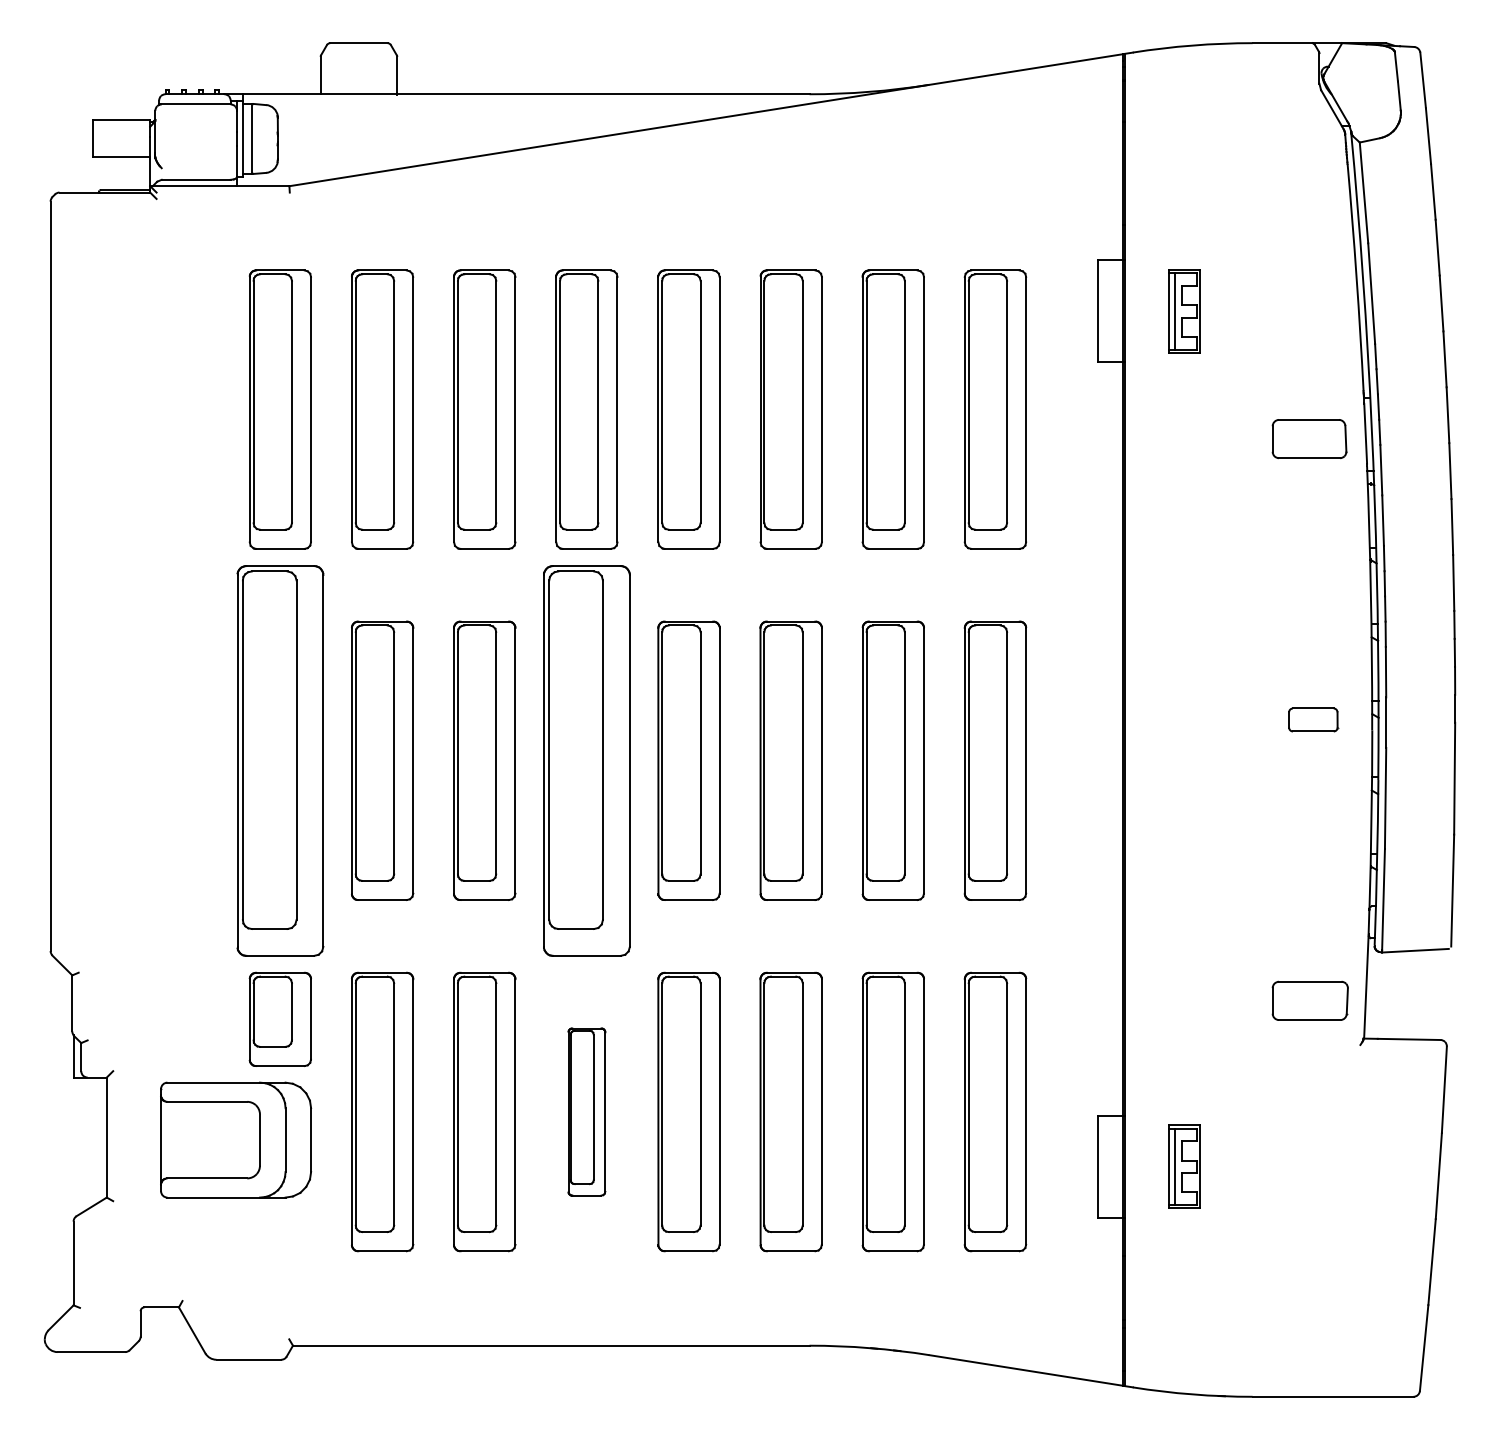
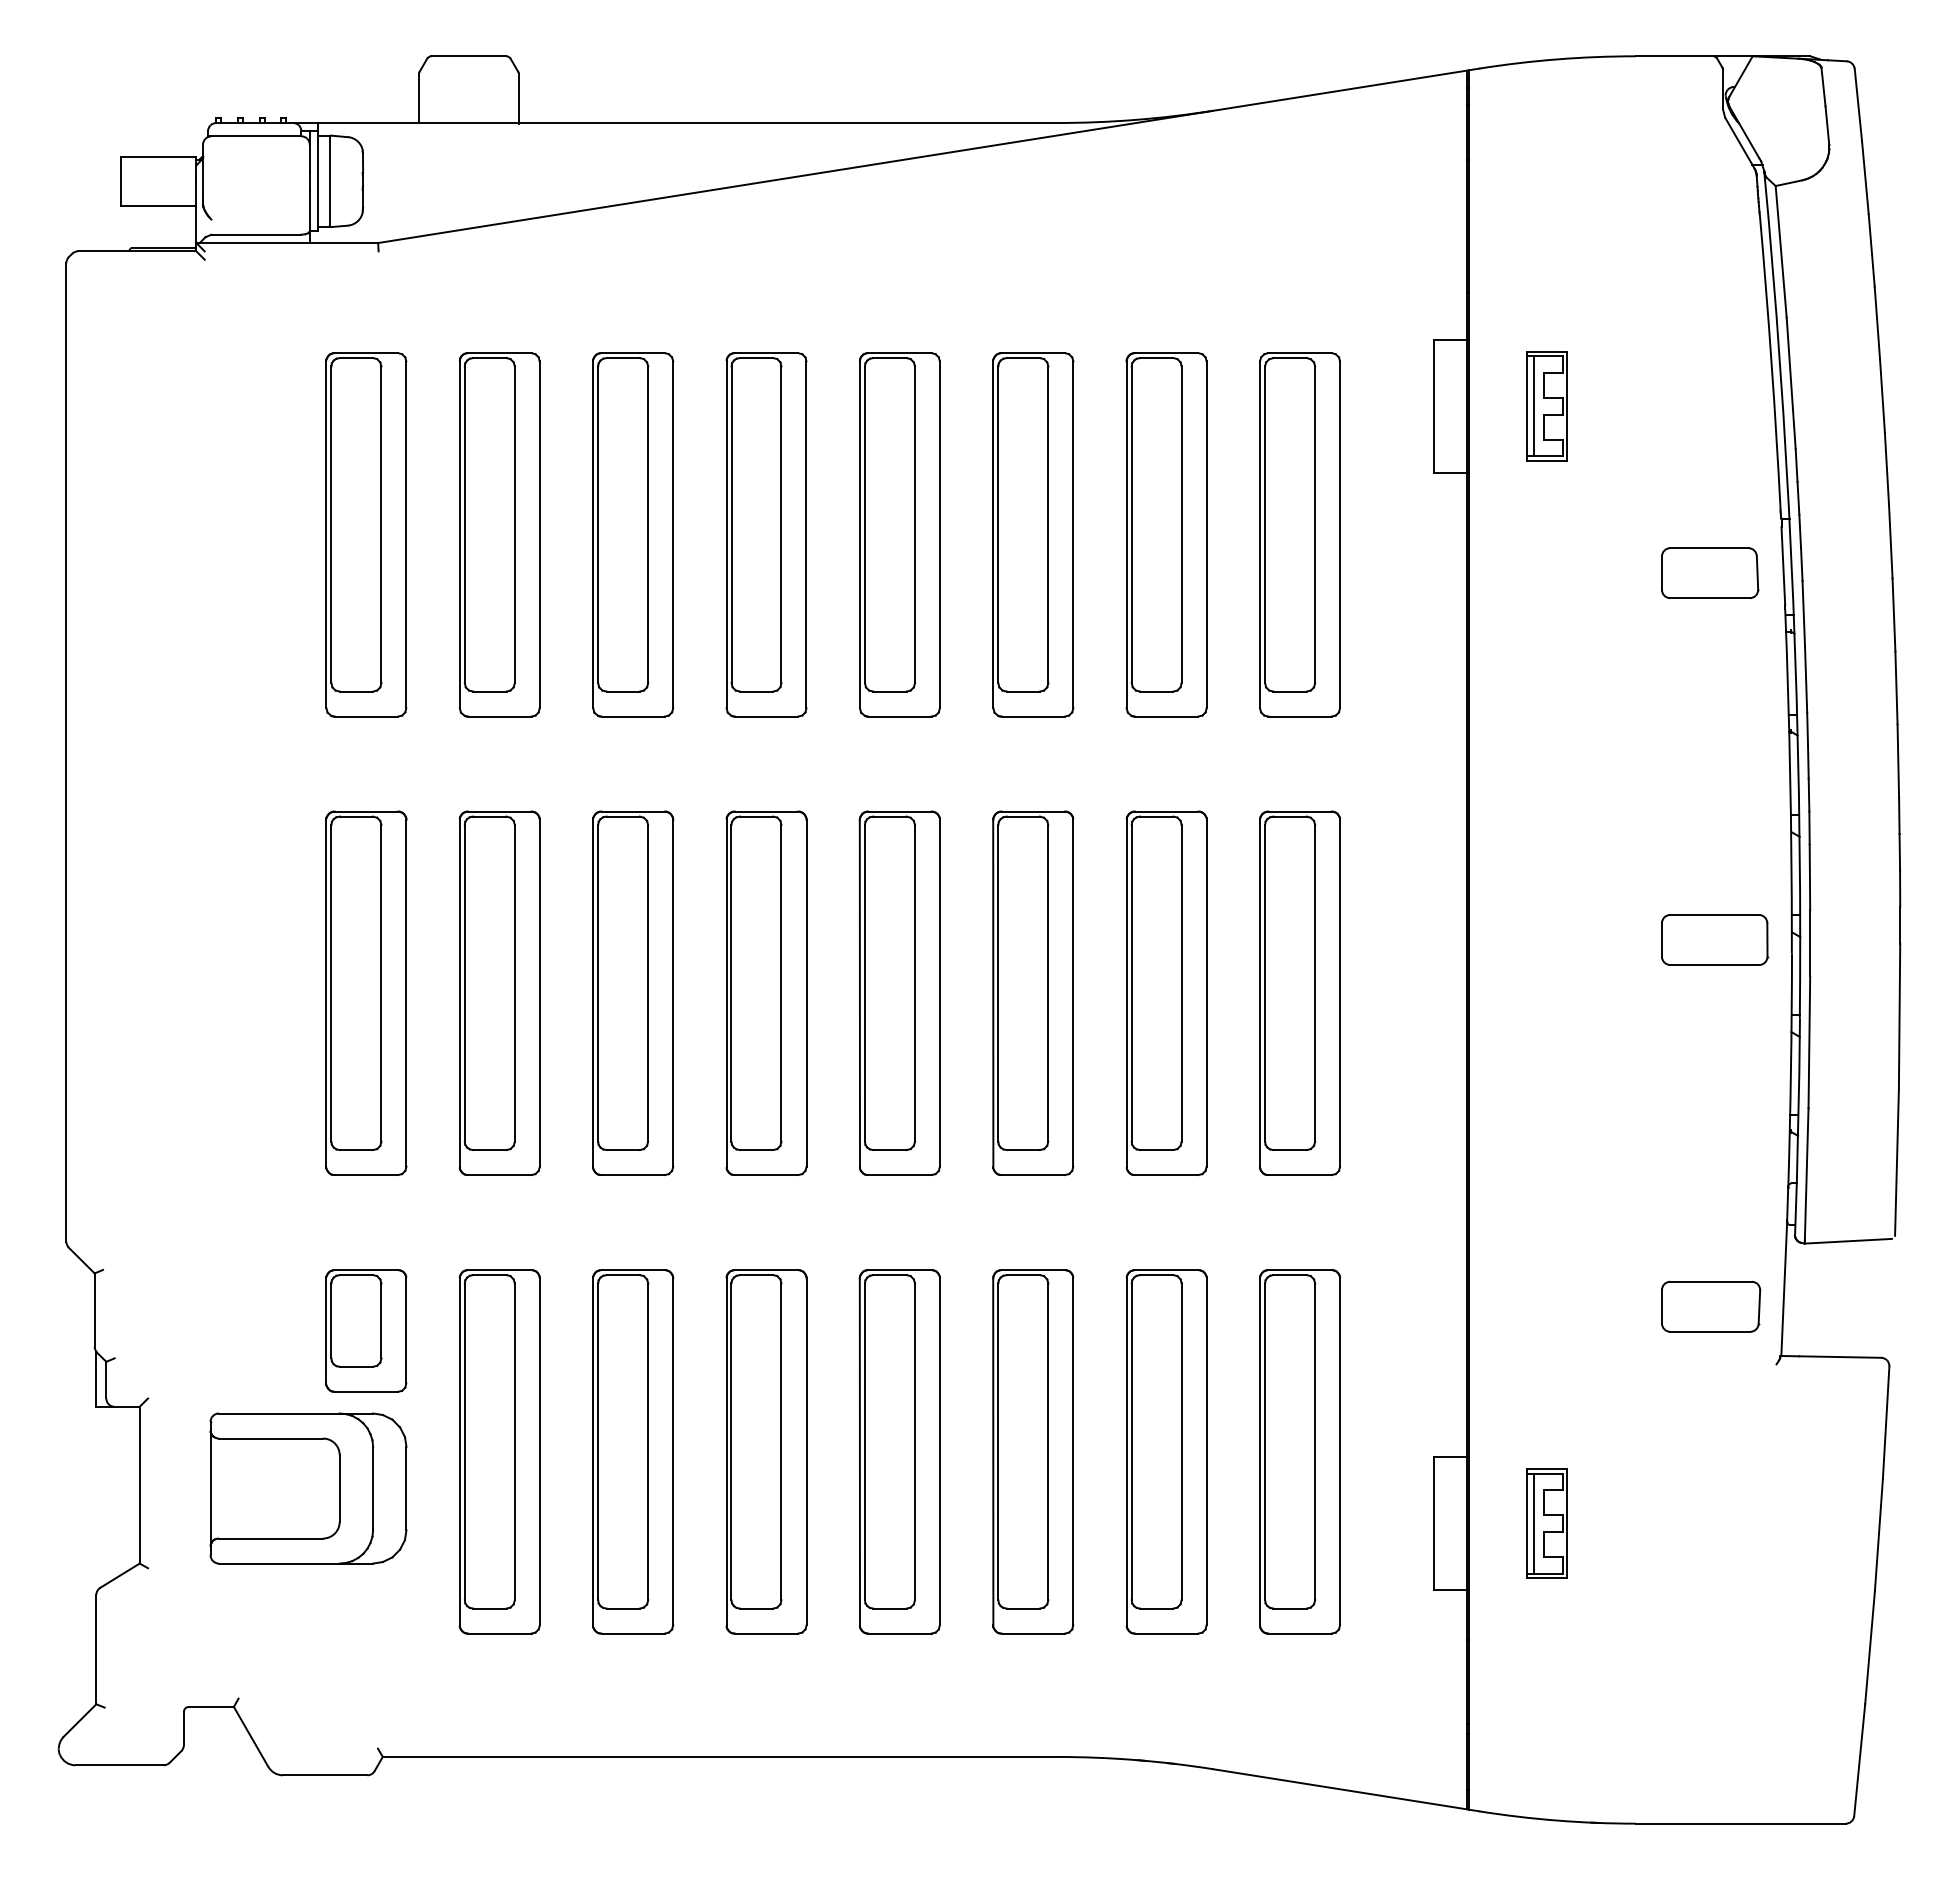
part: (1313, 719) -> (1715, 939), size x1.67
part: (280, 760) -> (366, 992), size x0.71
part: (586, 760) -> (766, 992), size x0.71
part: (586, 1111) -> (766, 1451), size x1.67

